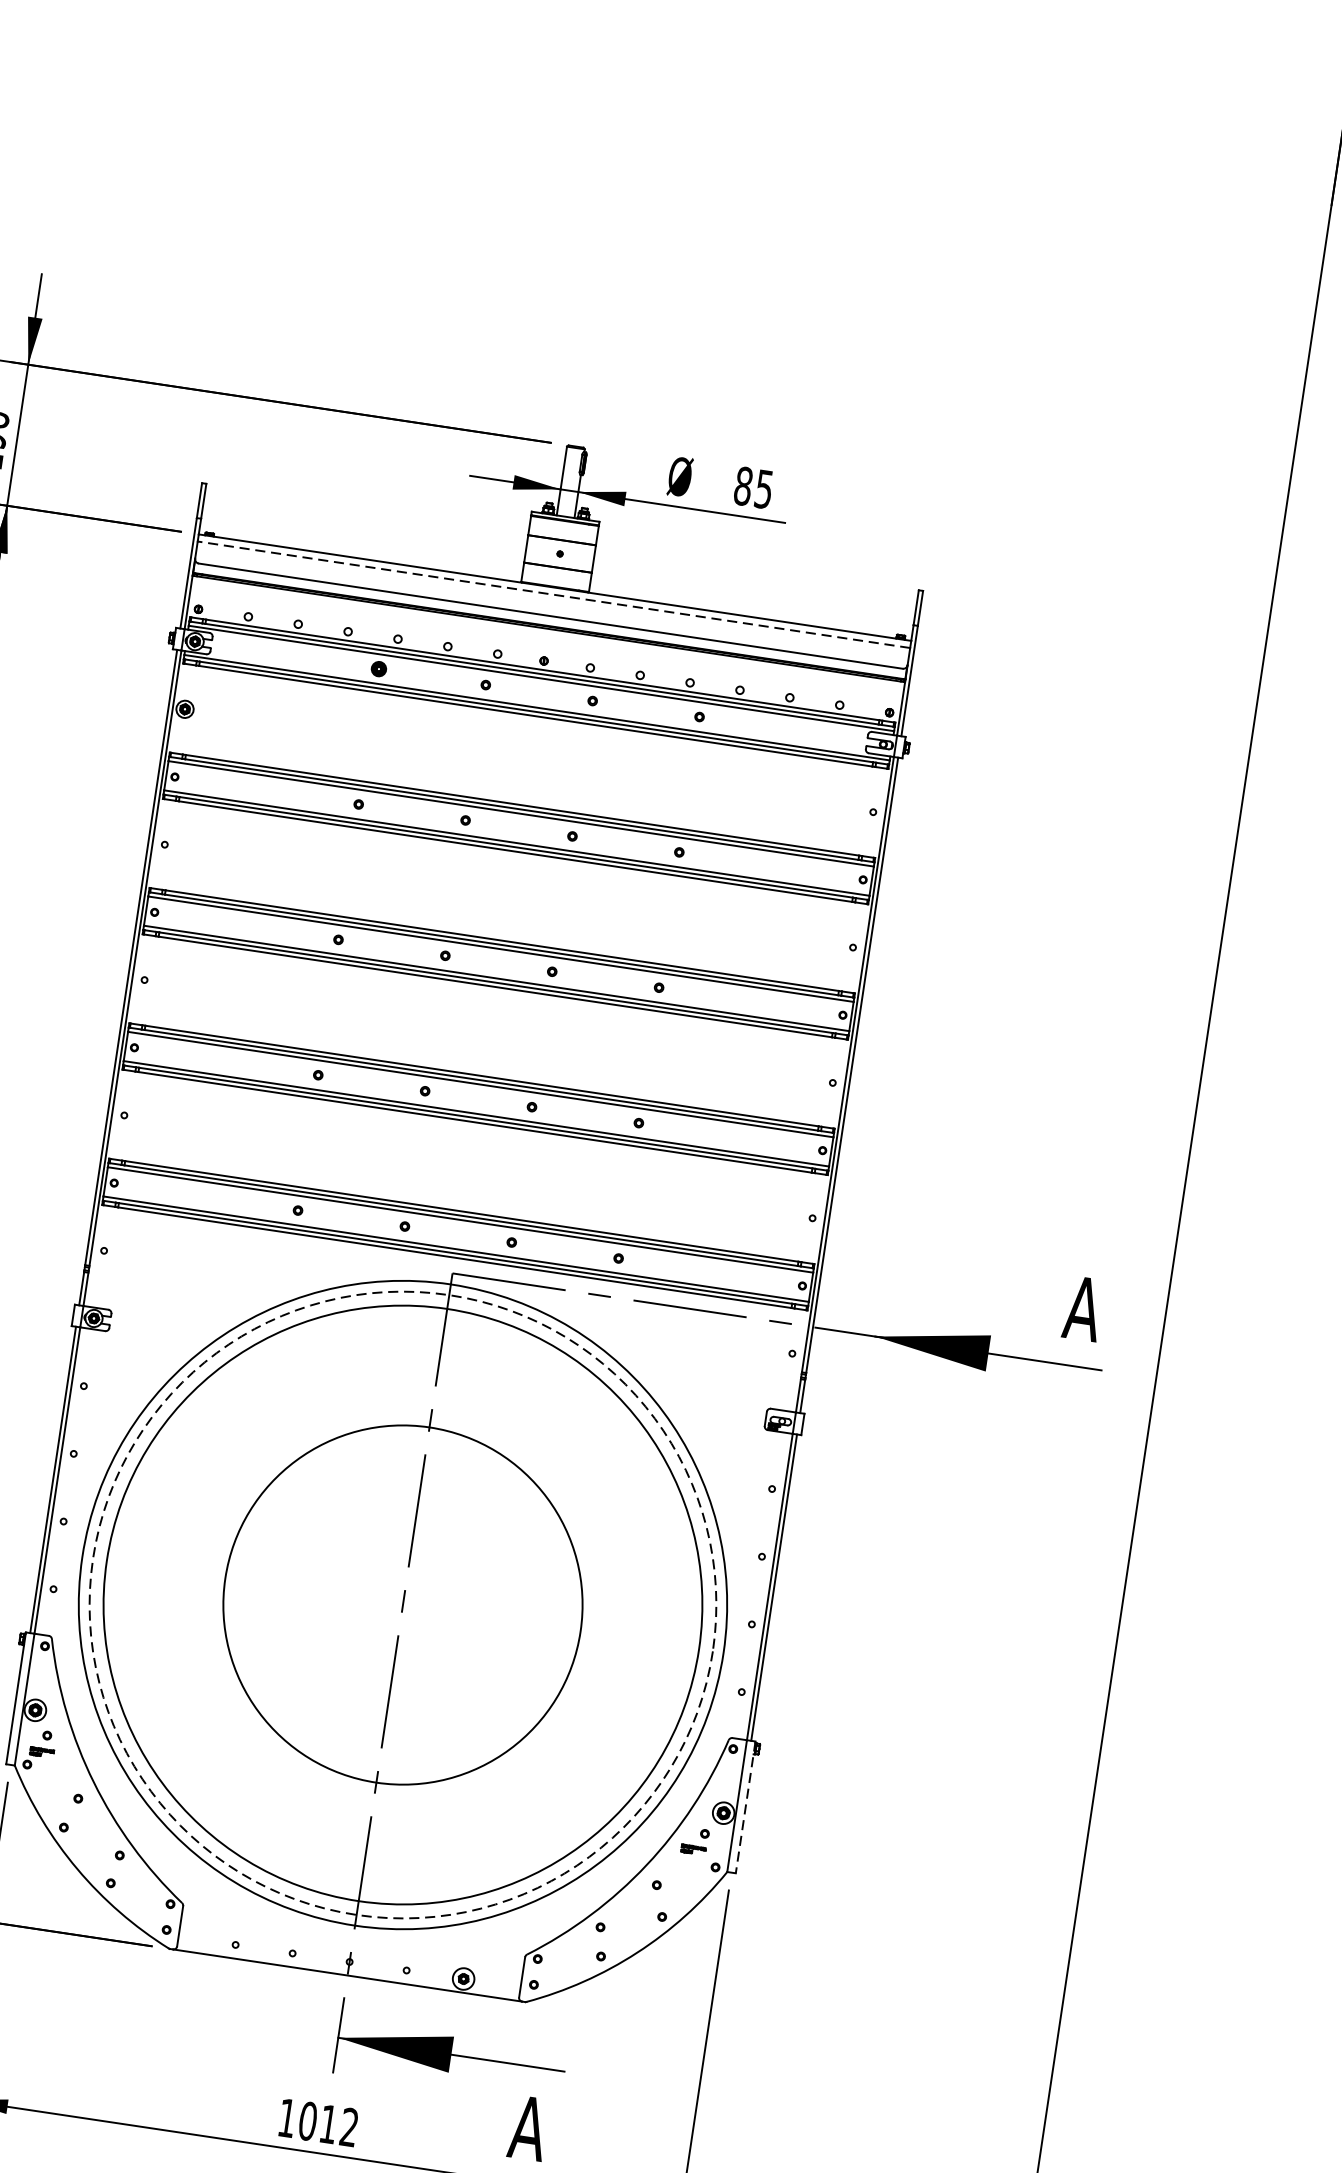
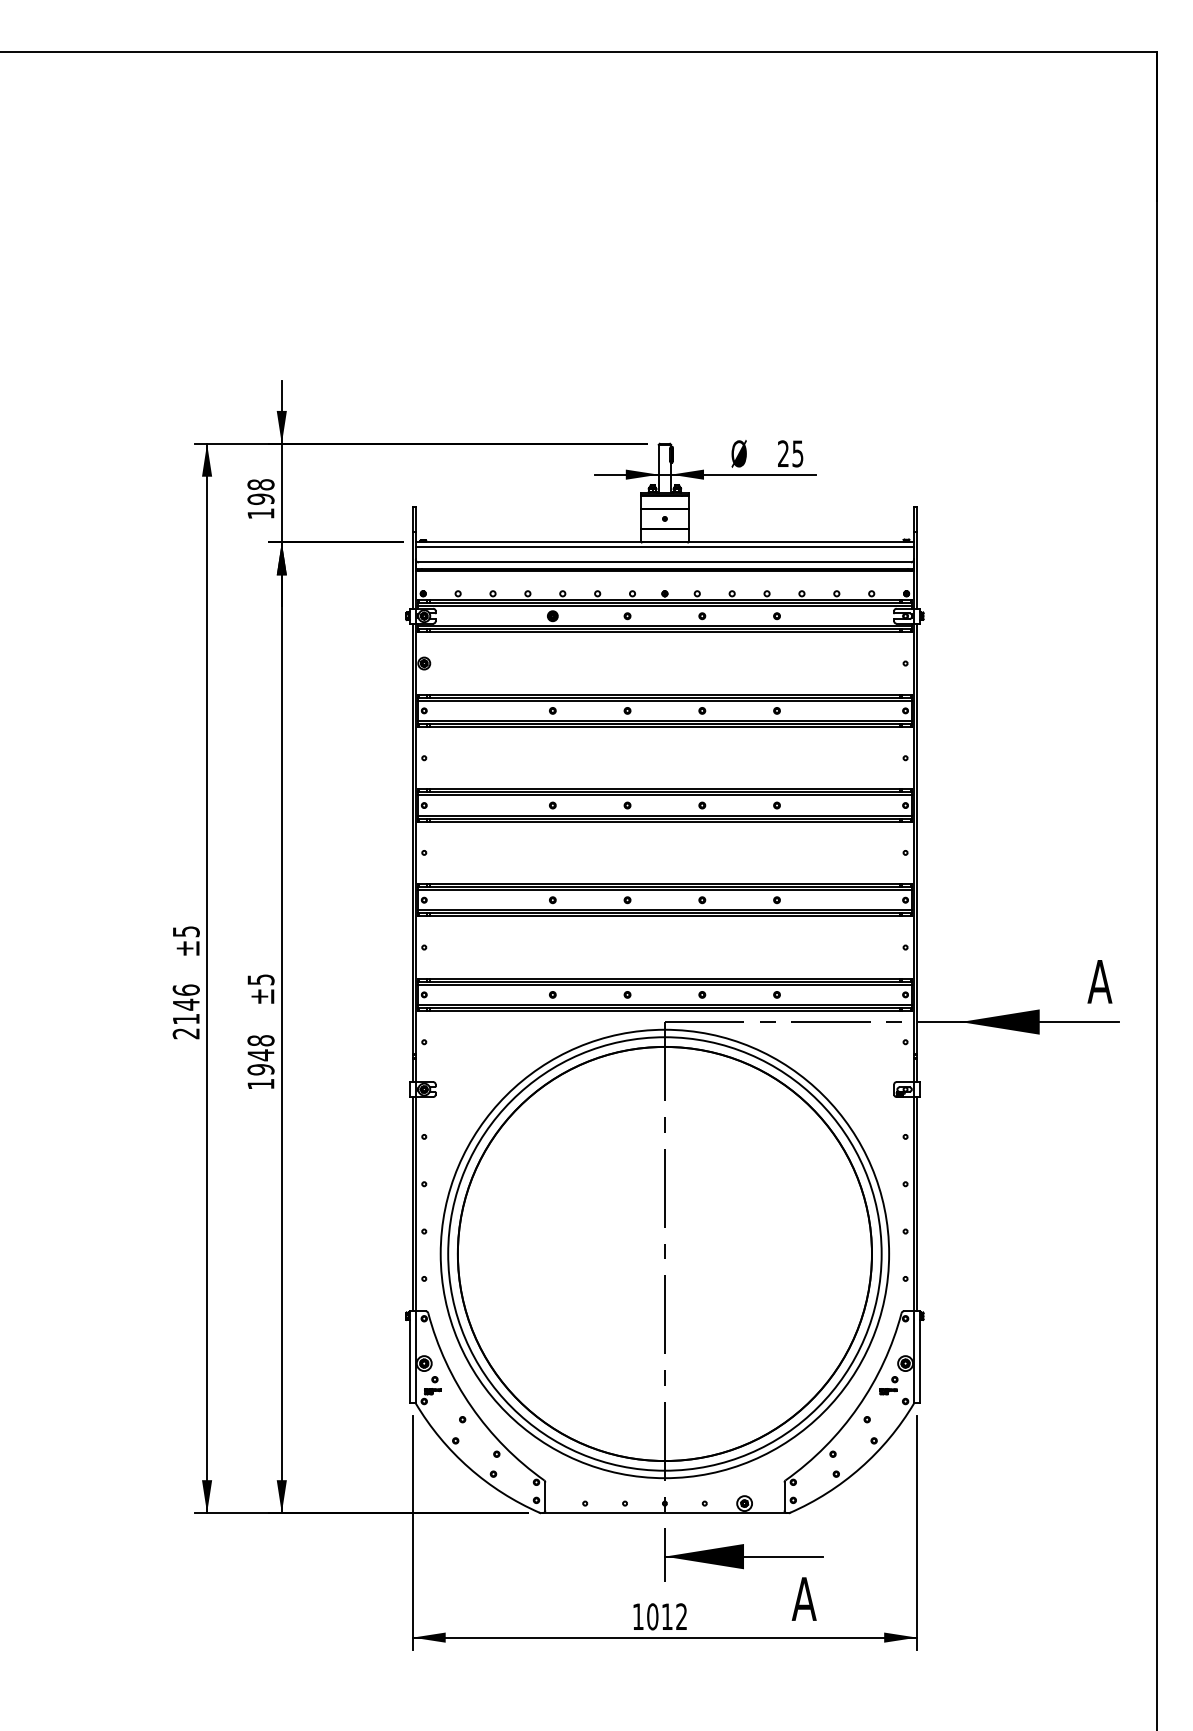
text: (743, 485) -> (783, 453), 85 -> 25
line: (553, 594) -> (664, 547), dashed -> solid
circle: (402, 1604) -> (664, 1253), dashed -> solid
circle: (402, 1604) -> (664, 1253), size x1.67
line: (746, 1807) -> (920, 1357), dashed -> solid

